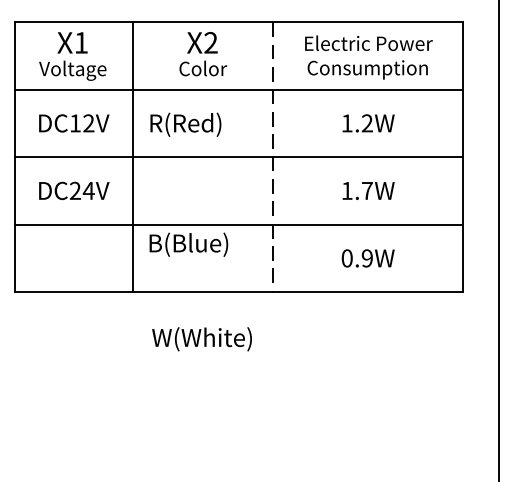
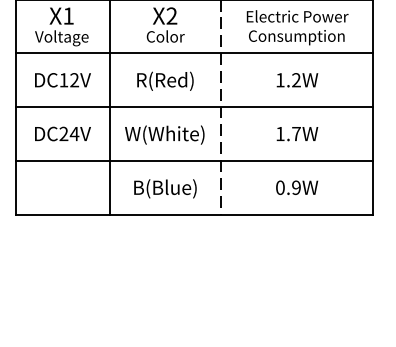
text: (185, 124) -> (165, 81), moved
text: (188, 244) -> (165, 188), moved
text: (201, 339) -> (164, 135), moved

